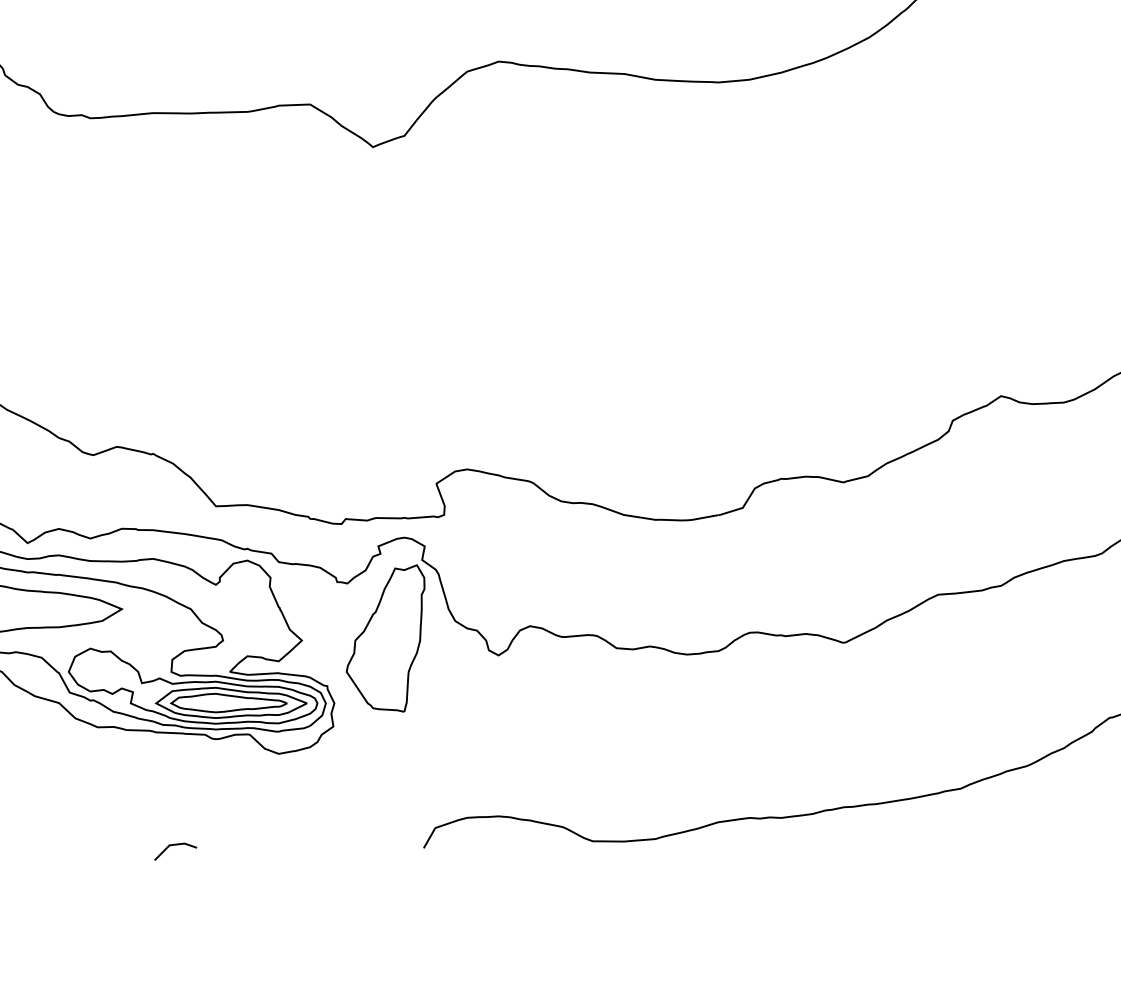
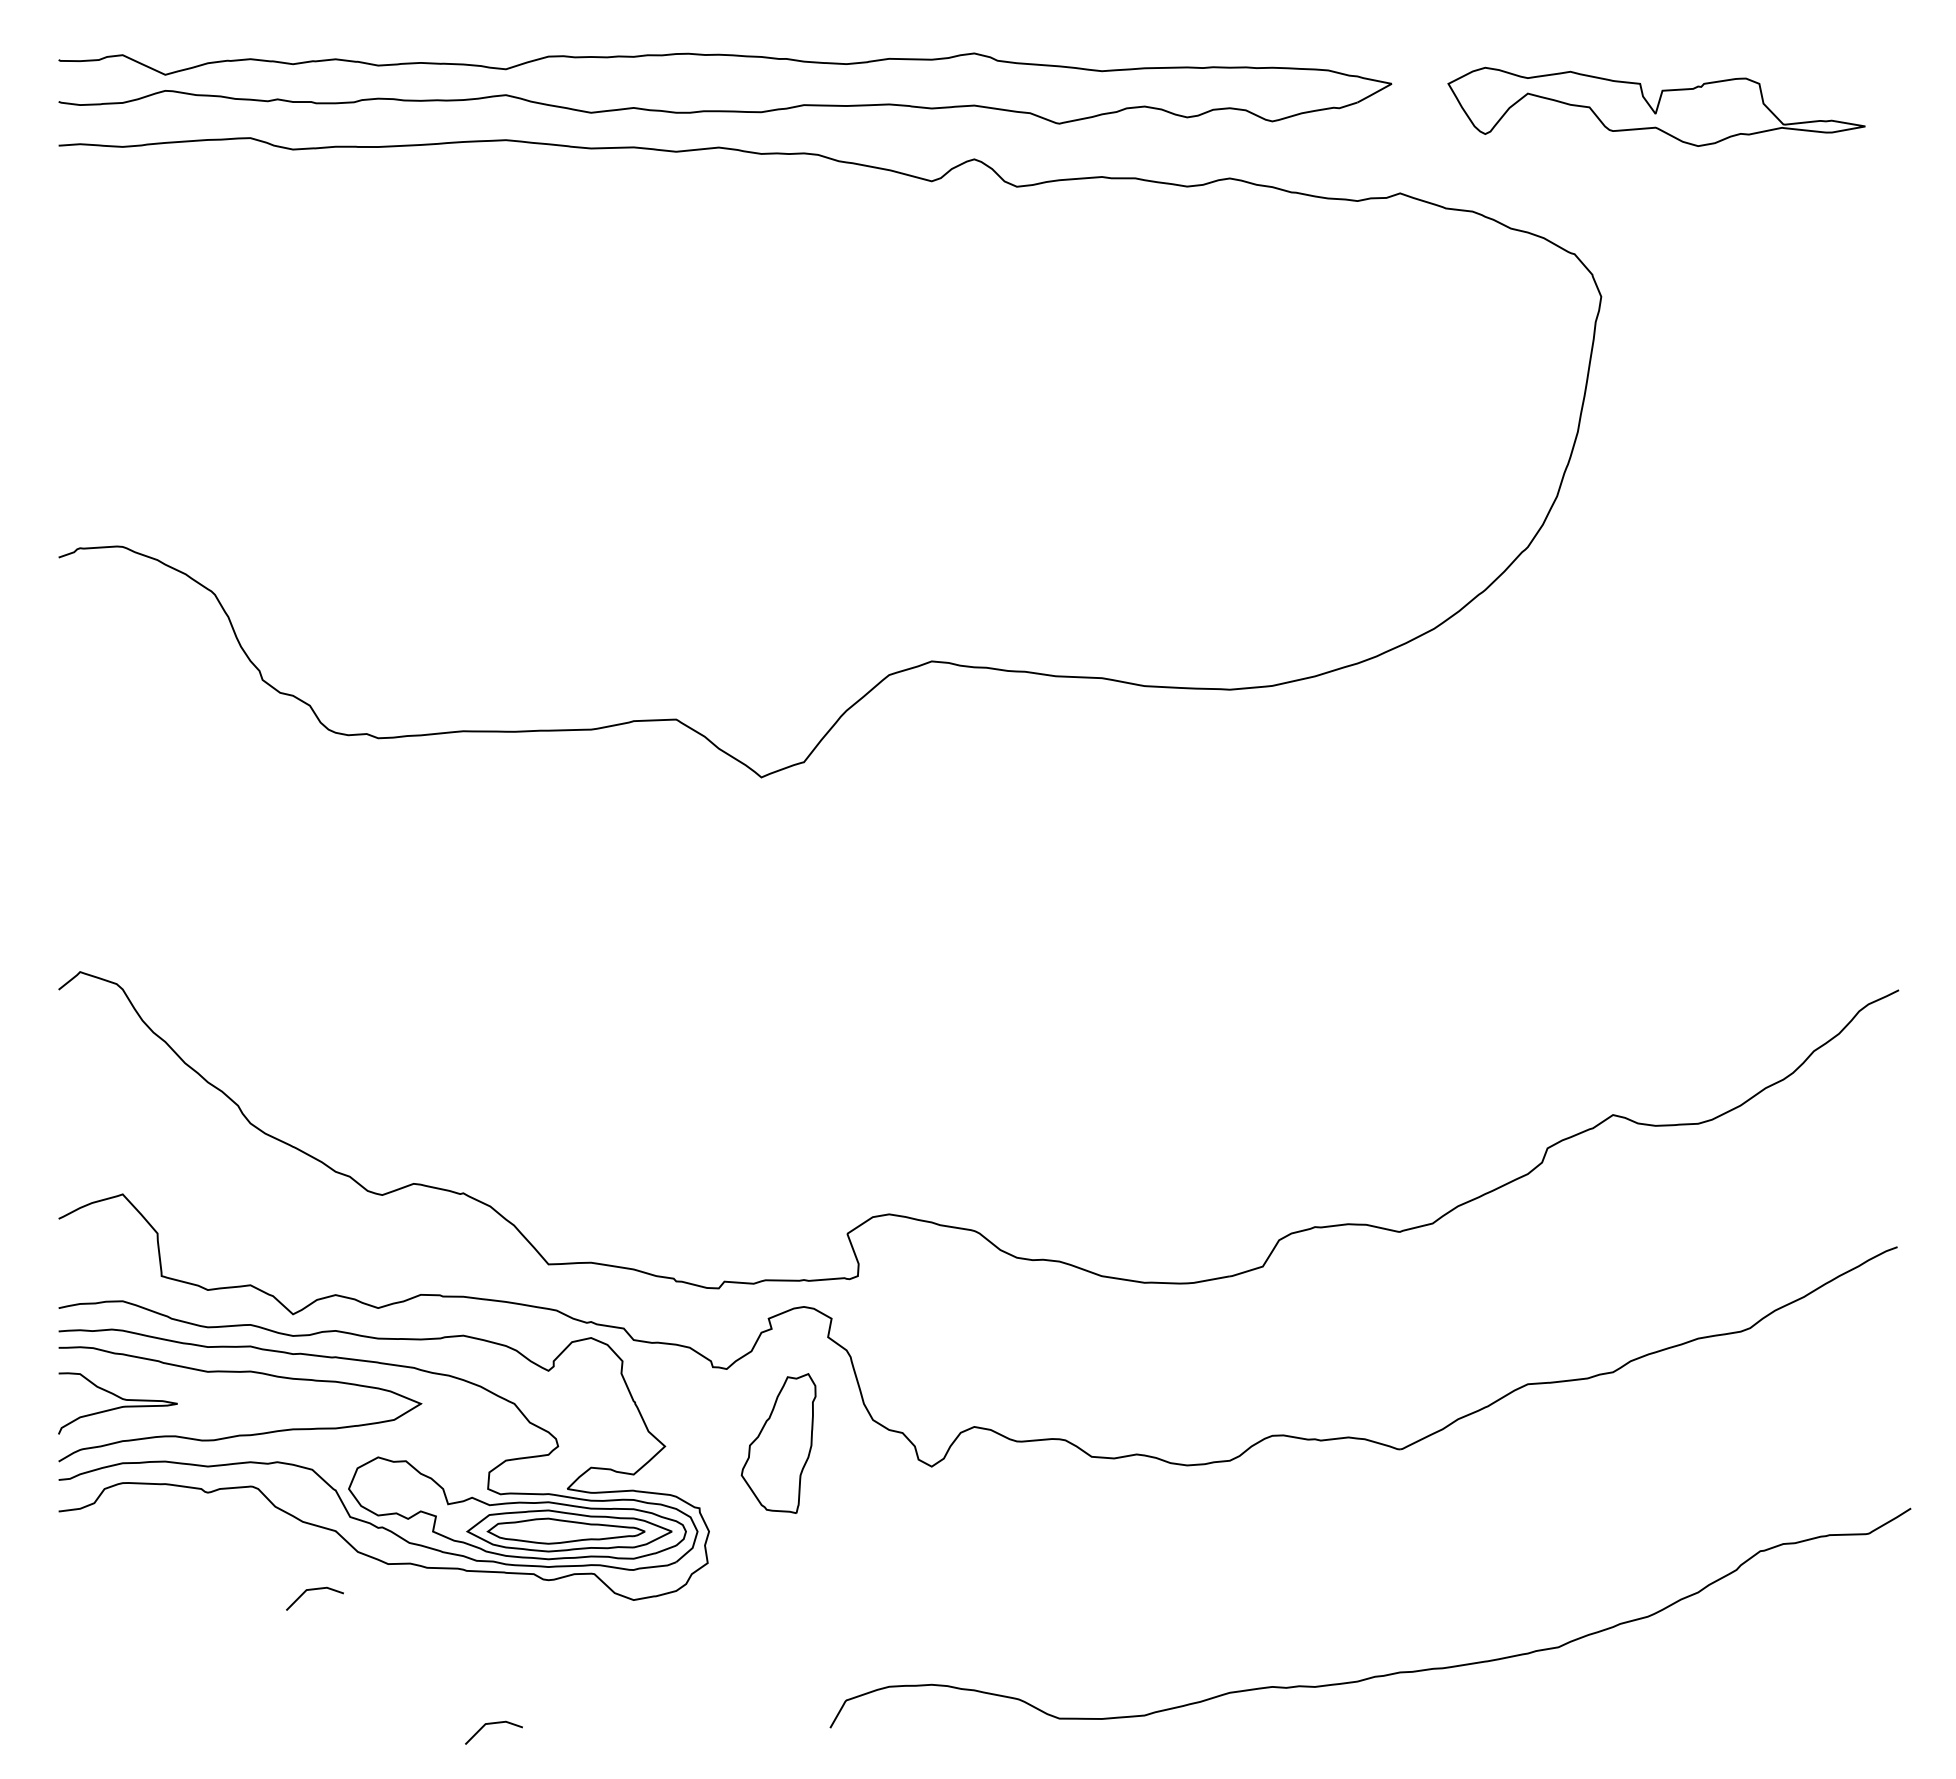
part: (385, 638) -> (778, 1443), size x0.7
line: (43, 746) -> (314, 1590), added

